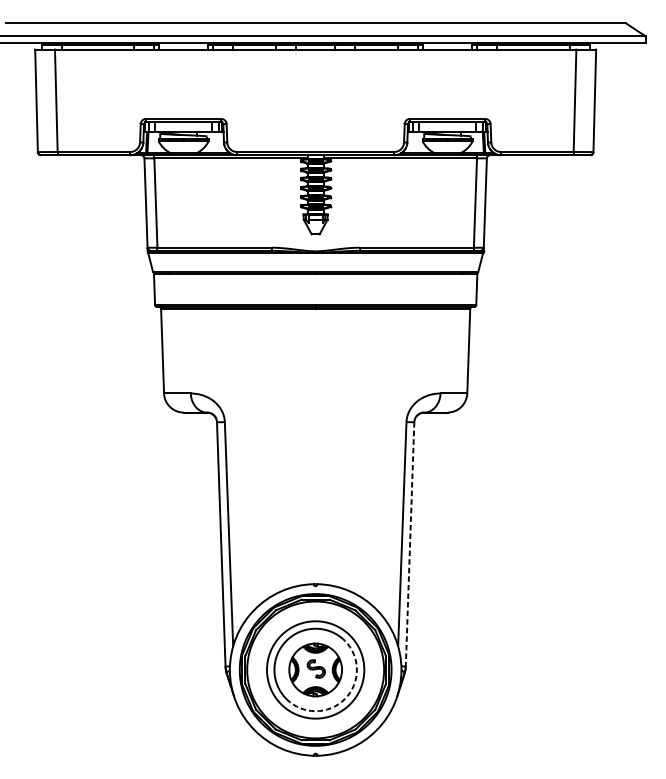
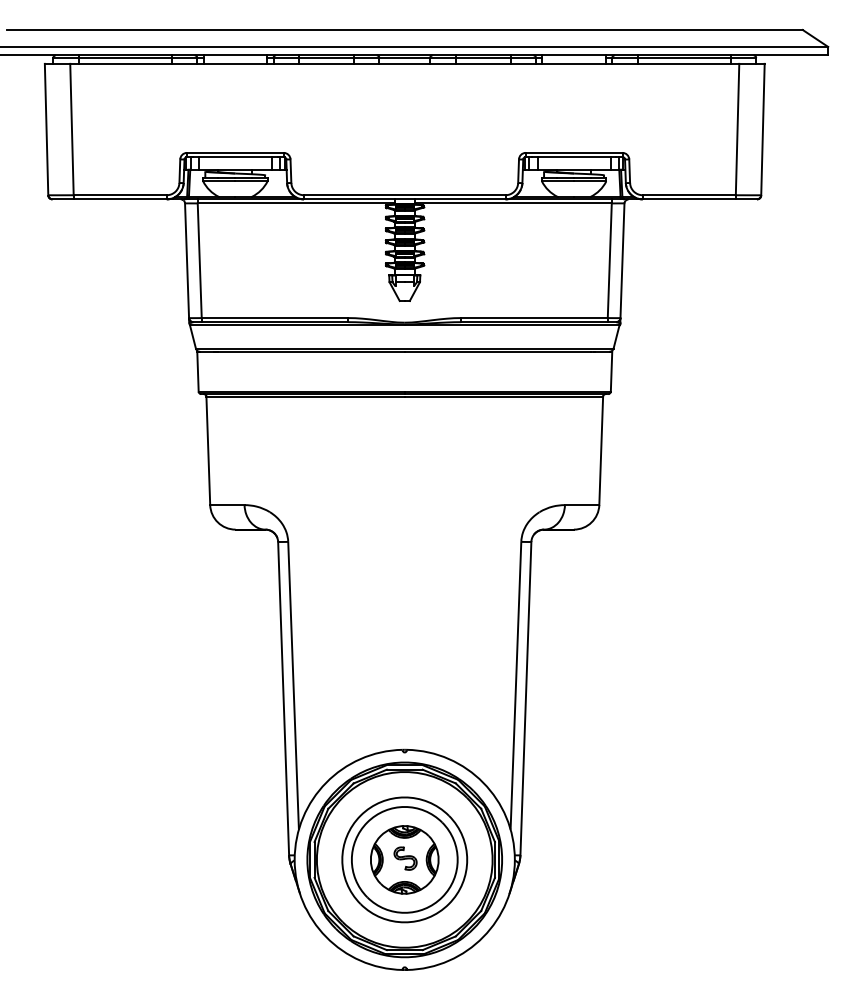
line: (409, 544) -> (525, 698), dashed -> solid
arc: (345, 699) -> (442, 897), dashed -> solid

